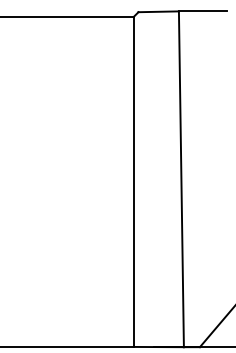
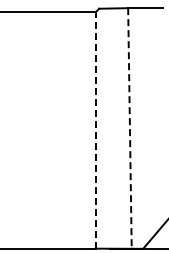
line: (180, 179) -> (129, 128), solid -> dashed
line: (133, 180) -> (95, 129), solid -> dashed

